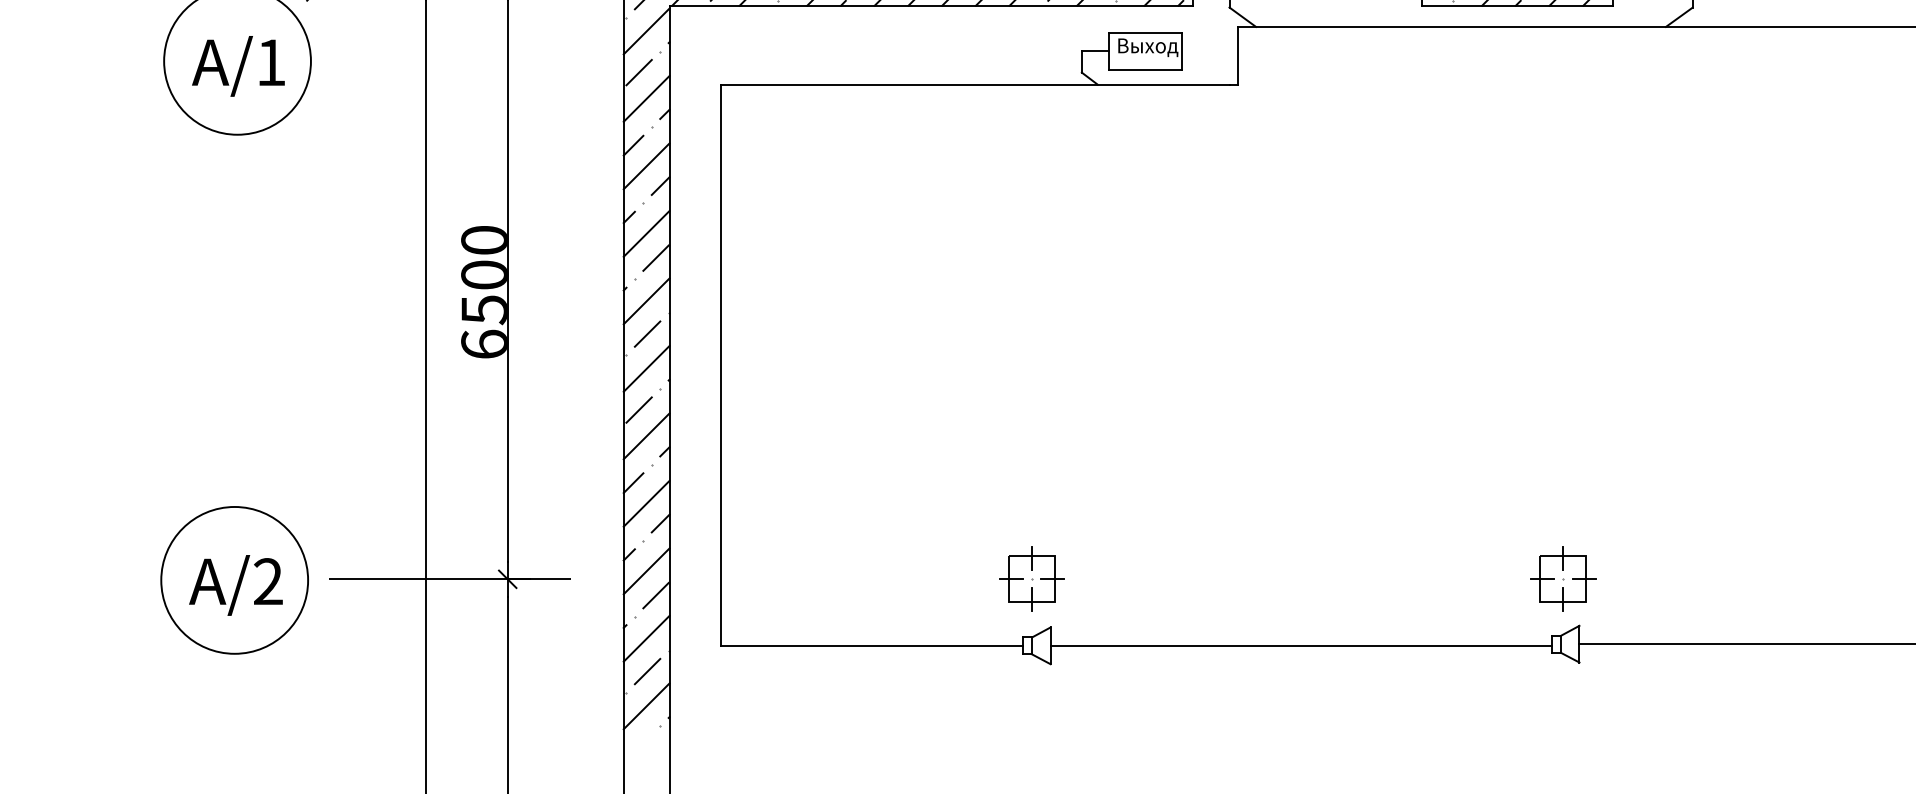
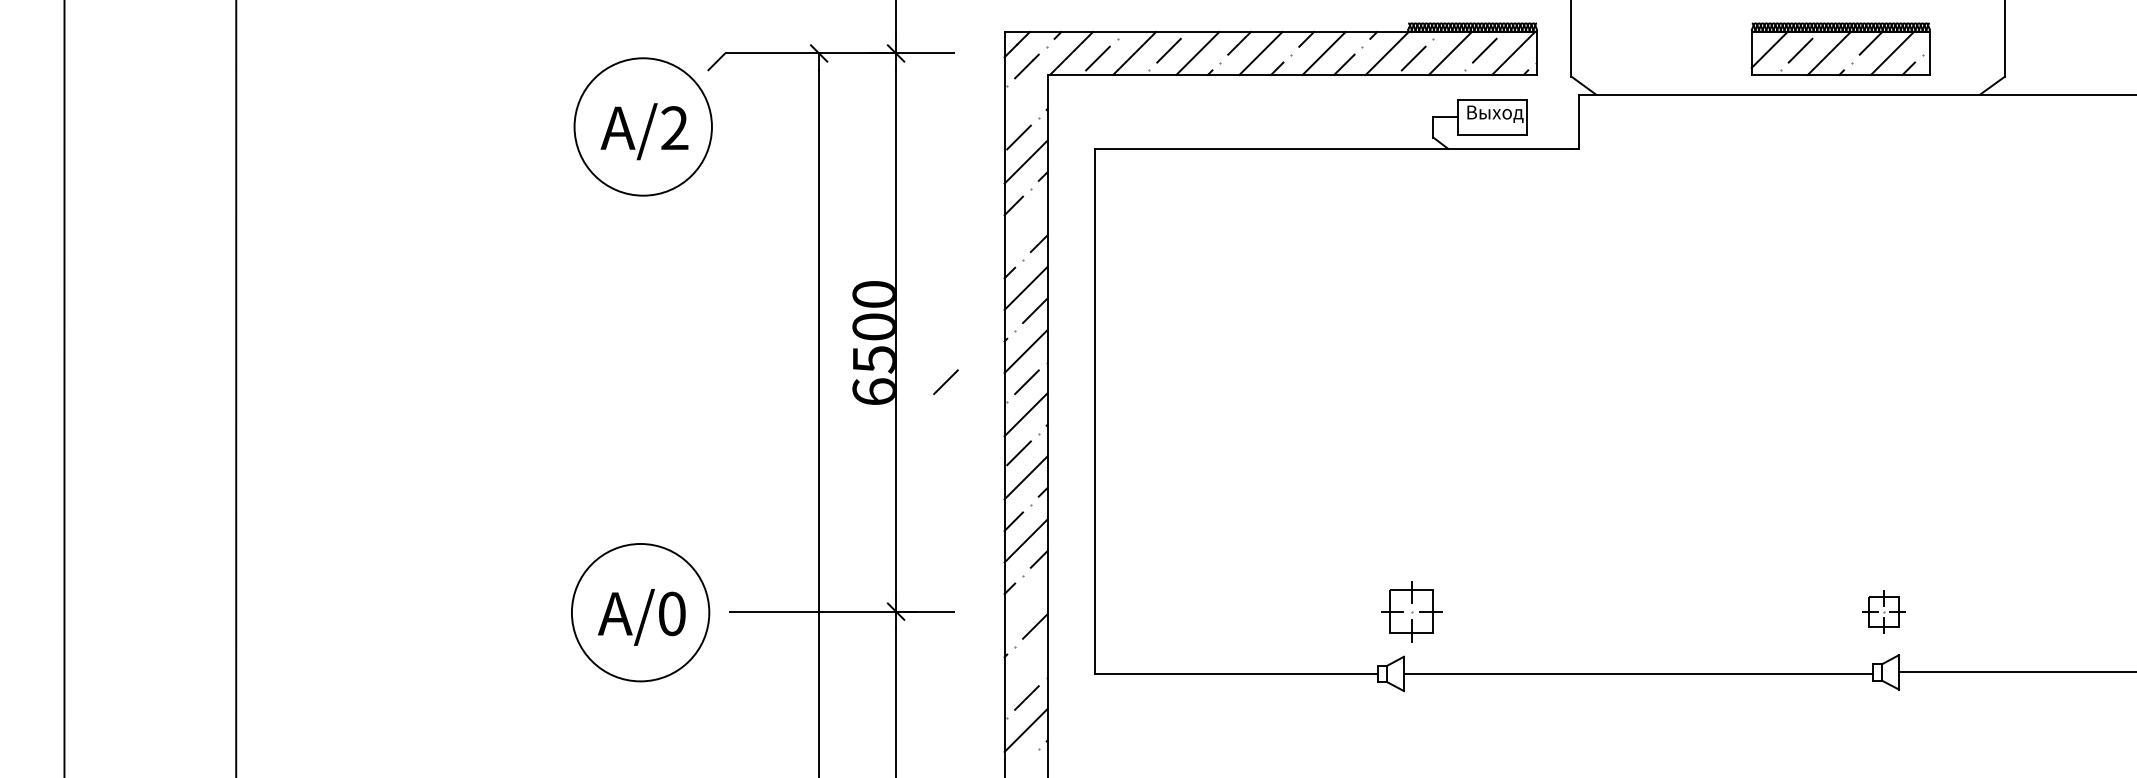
line: (646, 30) -> (1025, 98), removed
text: (270, 61) -> (674, 127), /1 -> /2
line: (646, 165) -> (1025, 224), removed
line: (560, 334) -> (945, 382), added
line: (646, 570) -> (1025, 603), removed
part: (1031, 579) -> (1411, 611), moved
part: (1562, 579) -> (1883, 611), size x0.7
text: (267, 581) -> (671, 613), /2 -> /0
line: (646, 637) -> (1025, 666), removed

